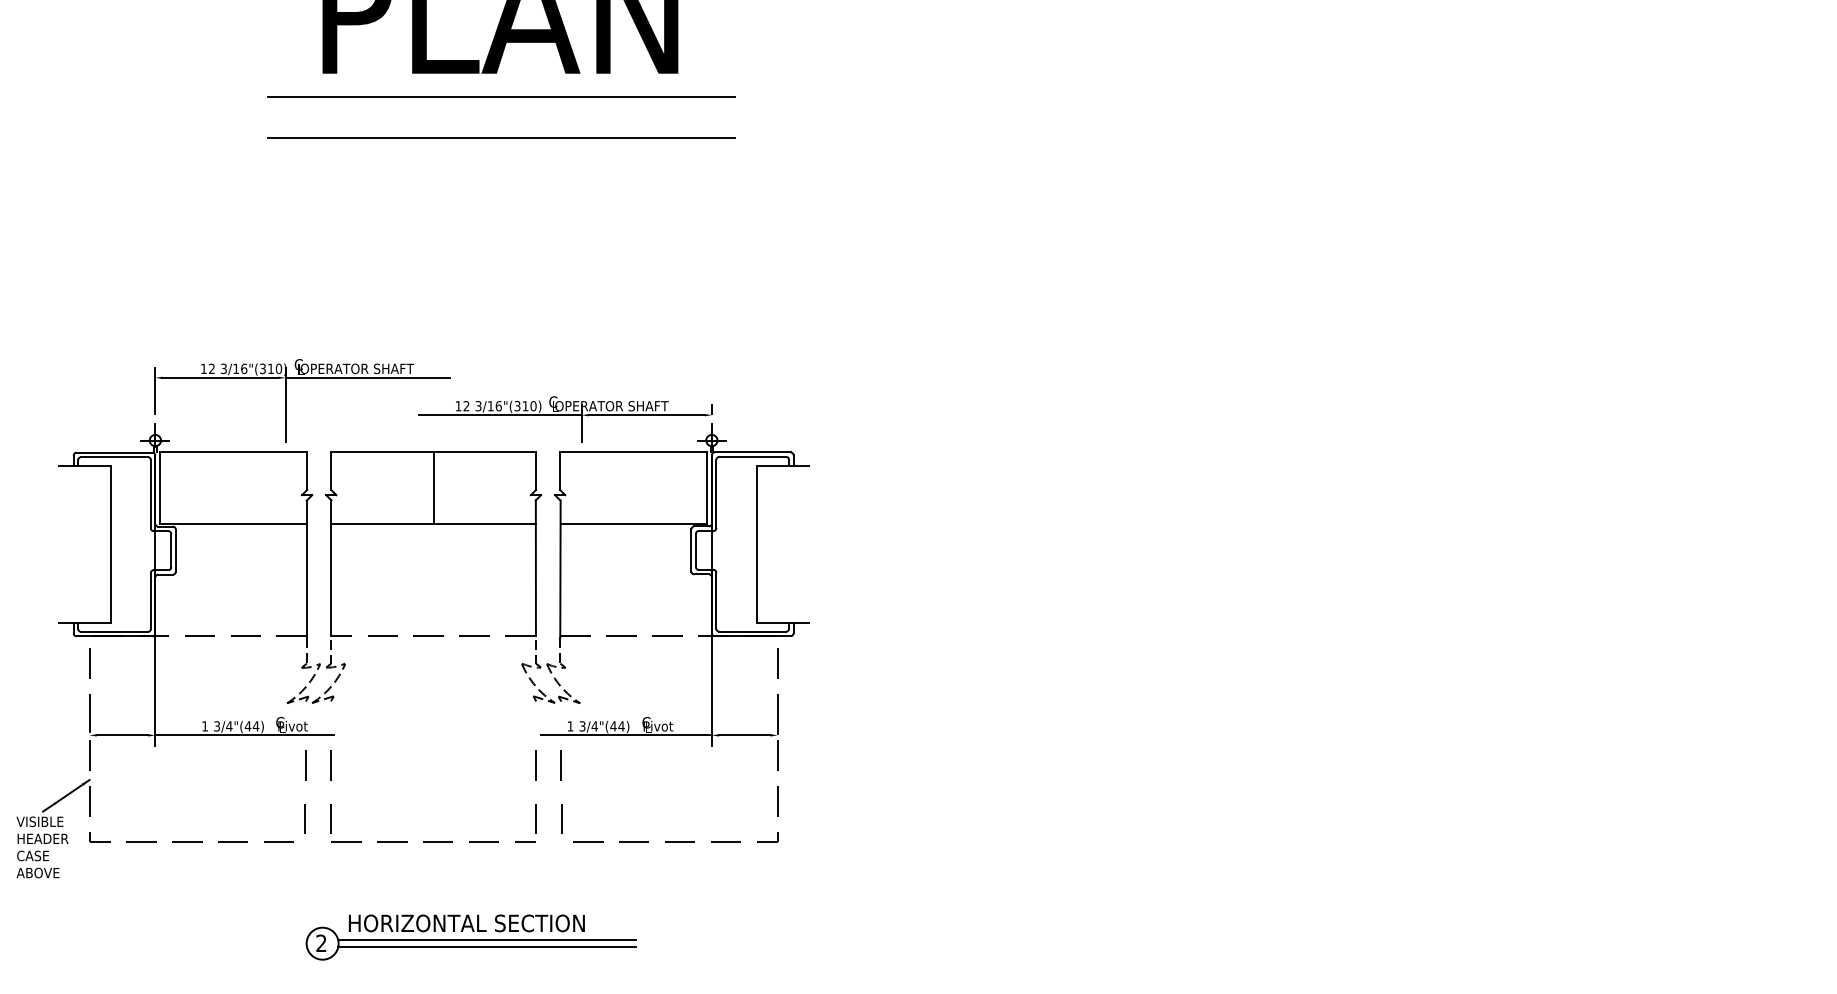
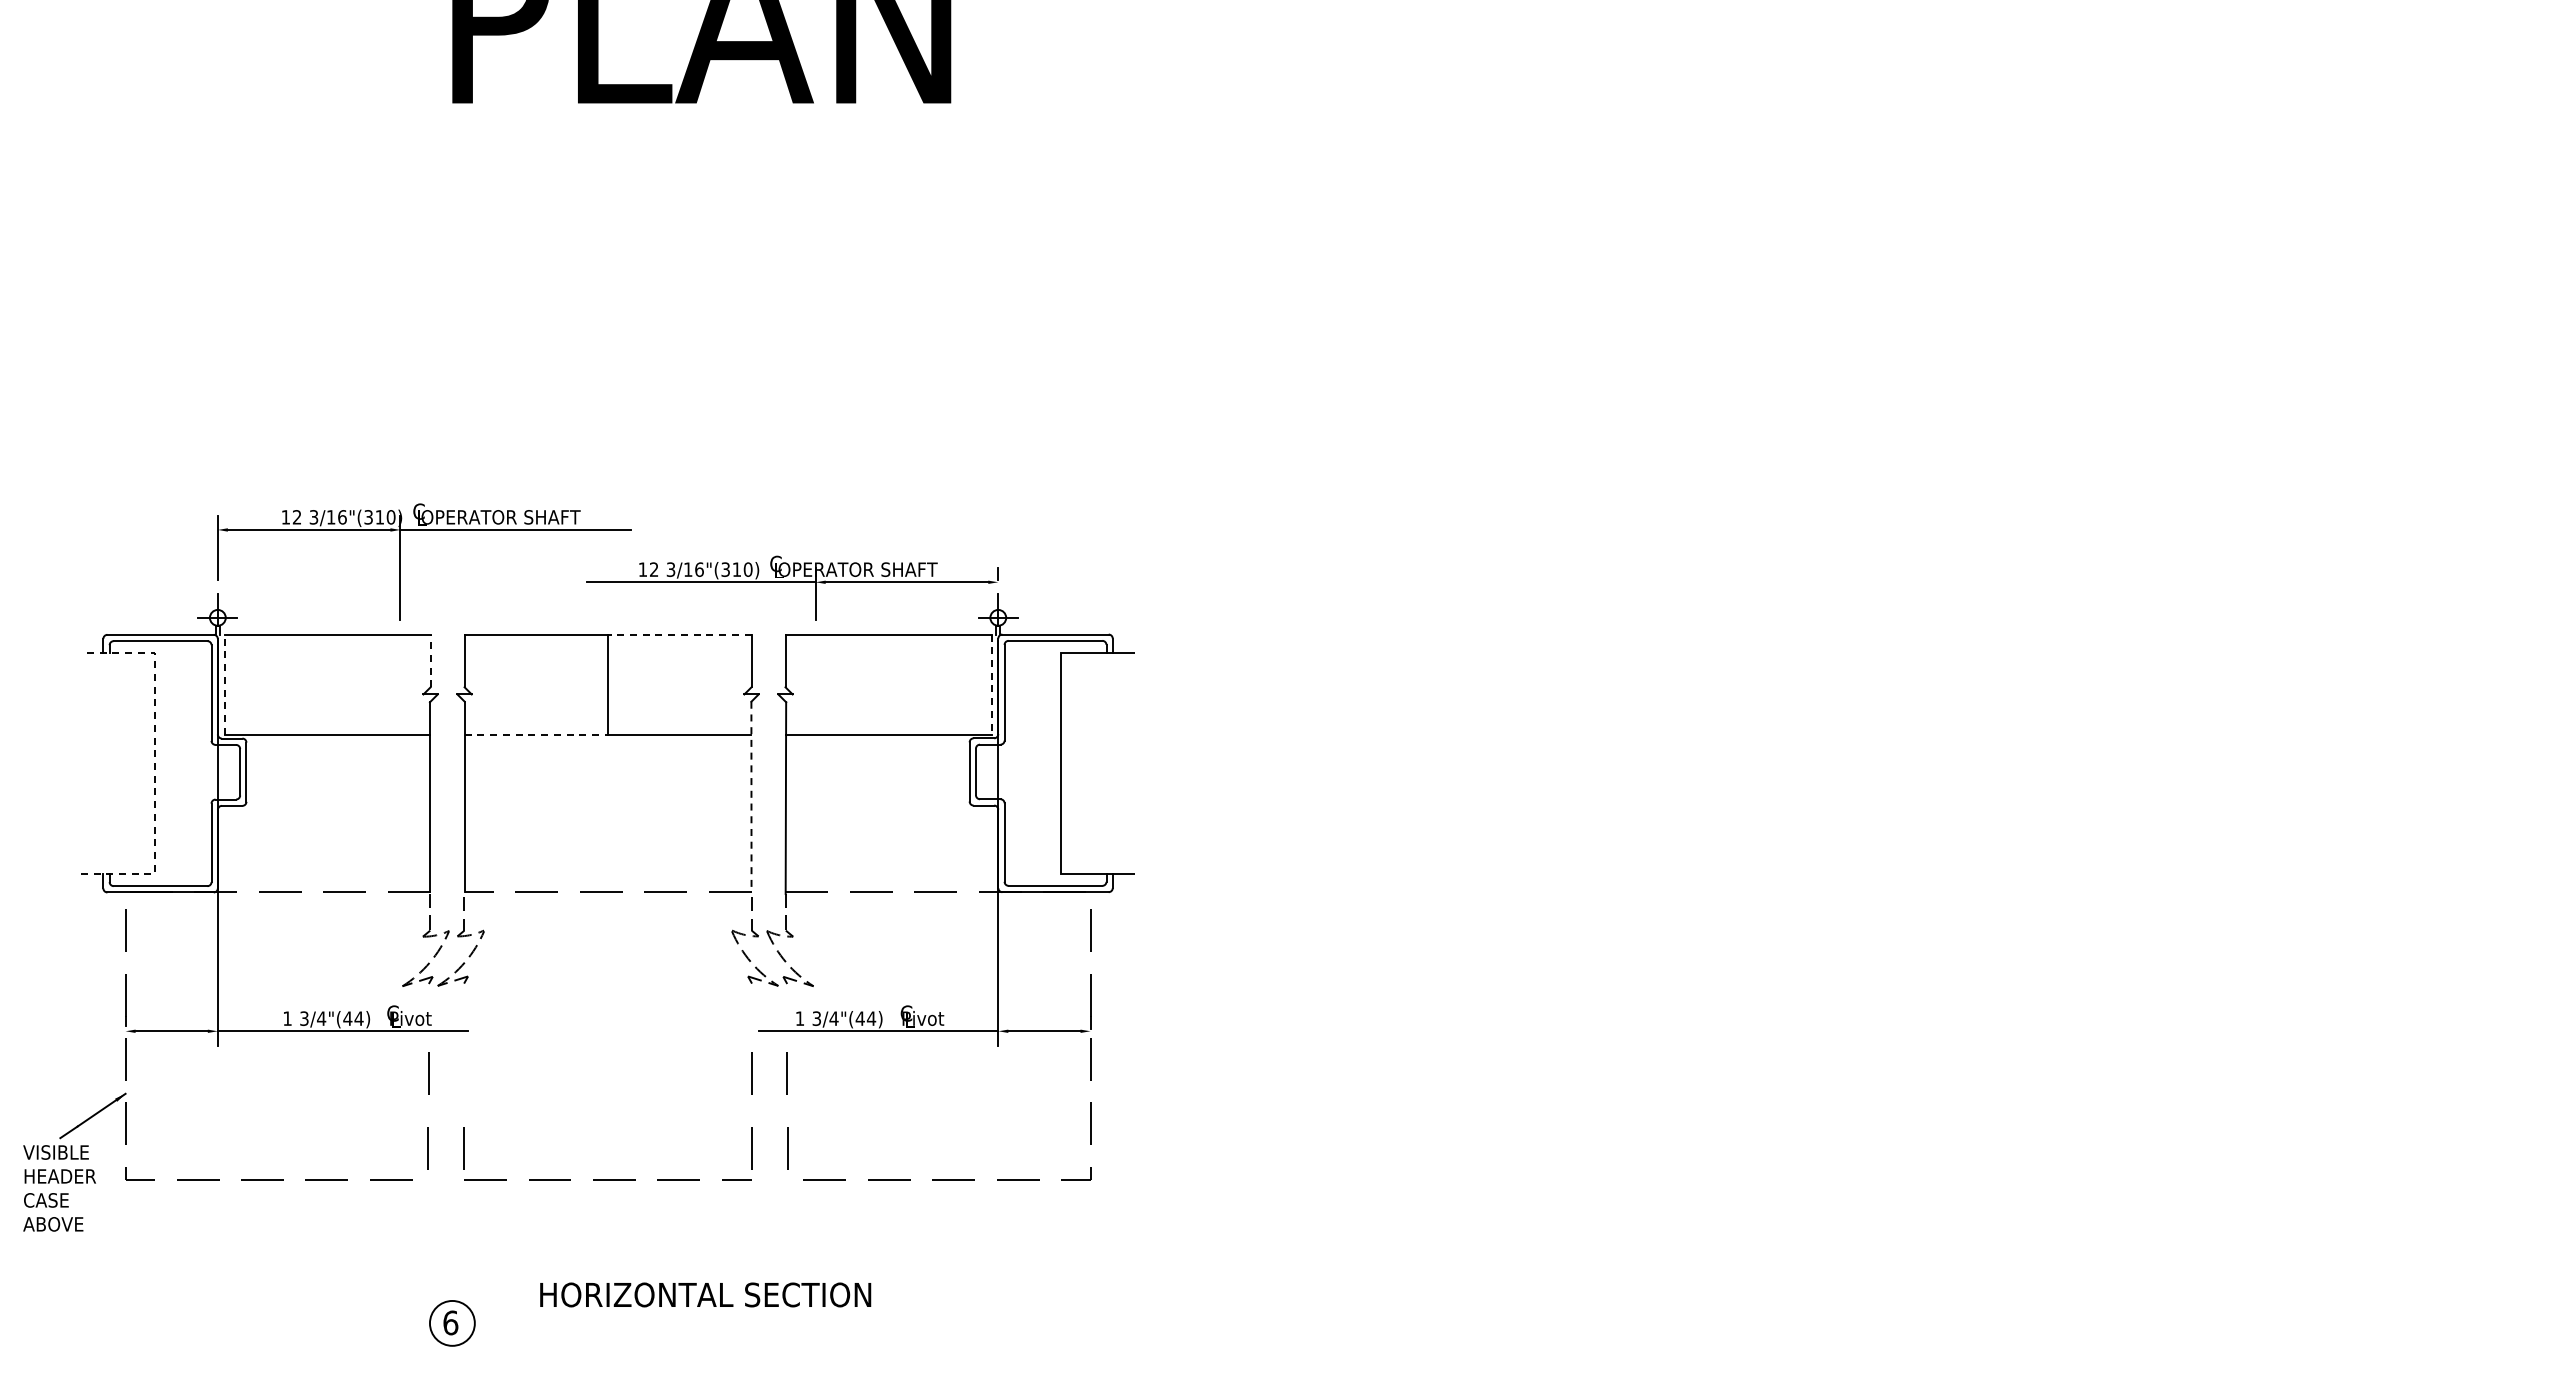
line: (501, 97) -> (703, 136), removed
line: (501, 137) -> (703, 193), removed
line: (484, 452) -> (679, 634), solid -> dashed
line: (307, 470) -> (430, 660), solid -> dashed
line: (160, 488) -> (224, 684), solid -> dashed
line: (707, 488) -> (991, 685), solid -> dashed
line: (382, 523) -> (536, 734), solid -> dashed
line: (110, 543) -> (155, 762), solid -> dashed
line: (535, 568) -> (751, 797), solid -> dashed
line: (330, 765) -> (463, 1073), removed
text: (466, 923) -> (705, 1294), moved
line: (486, 940) -> (682, 1318), removed
text: (321, 943) -> (450, 1322), 2 -> 6
line: (486, 946) -> (682, 1327), removed

